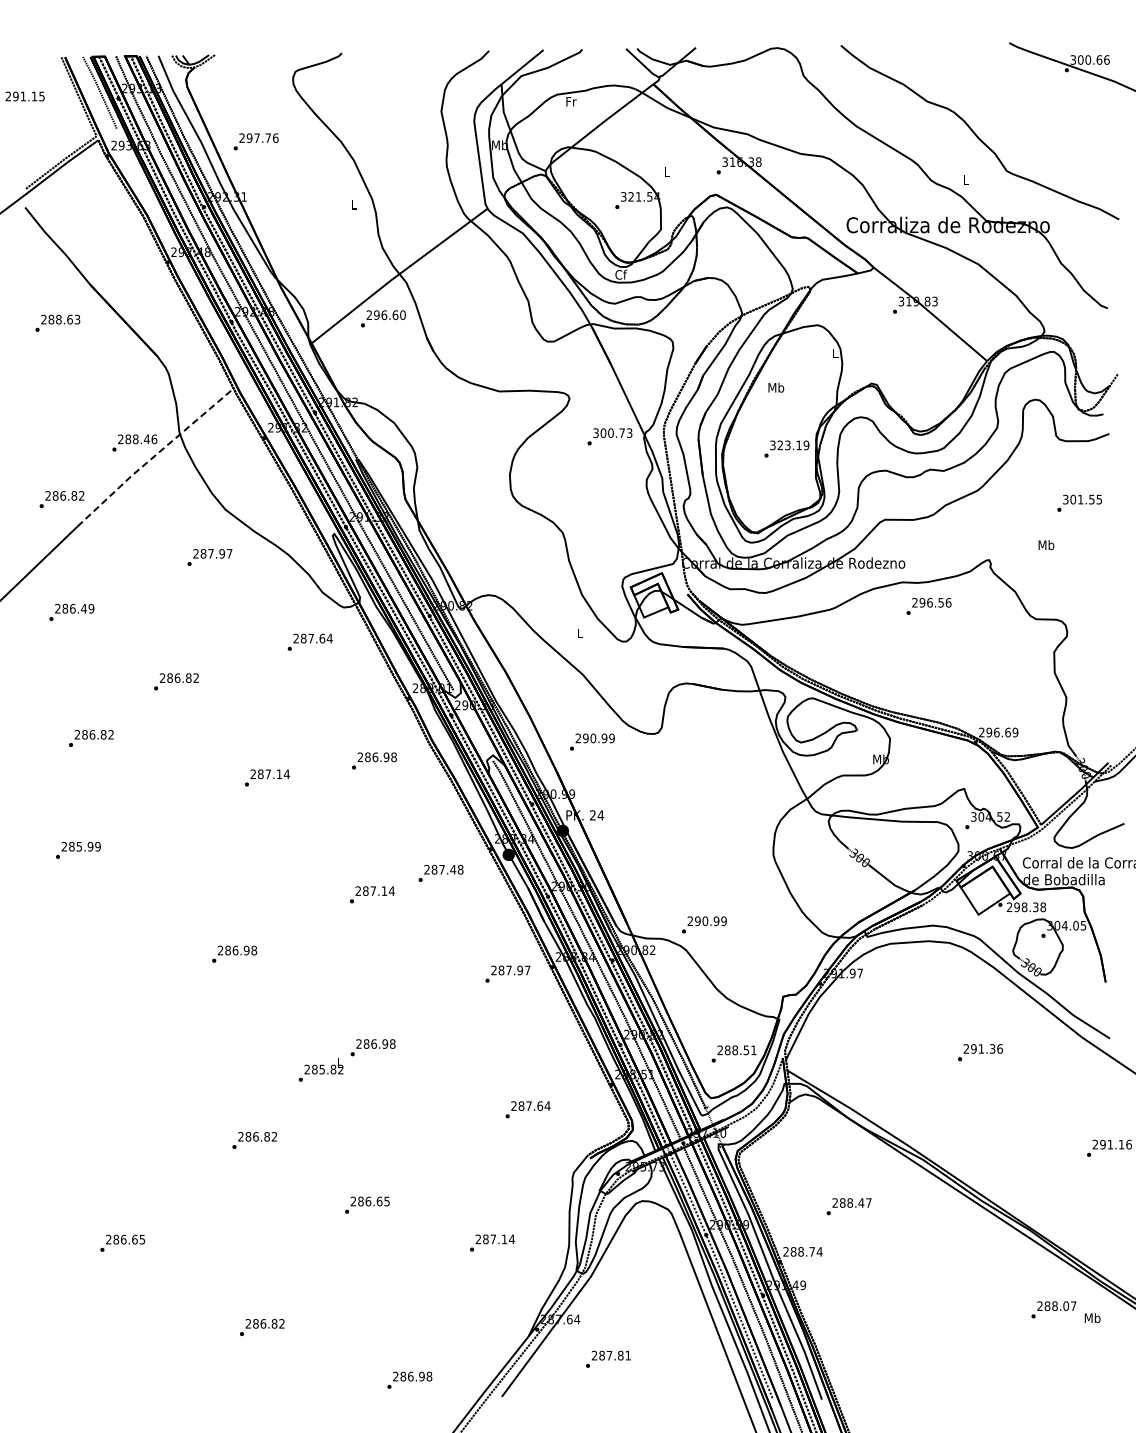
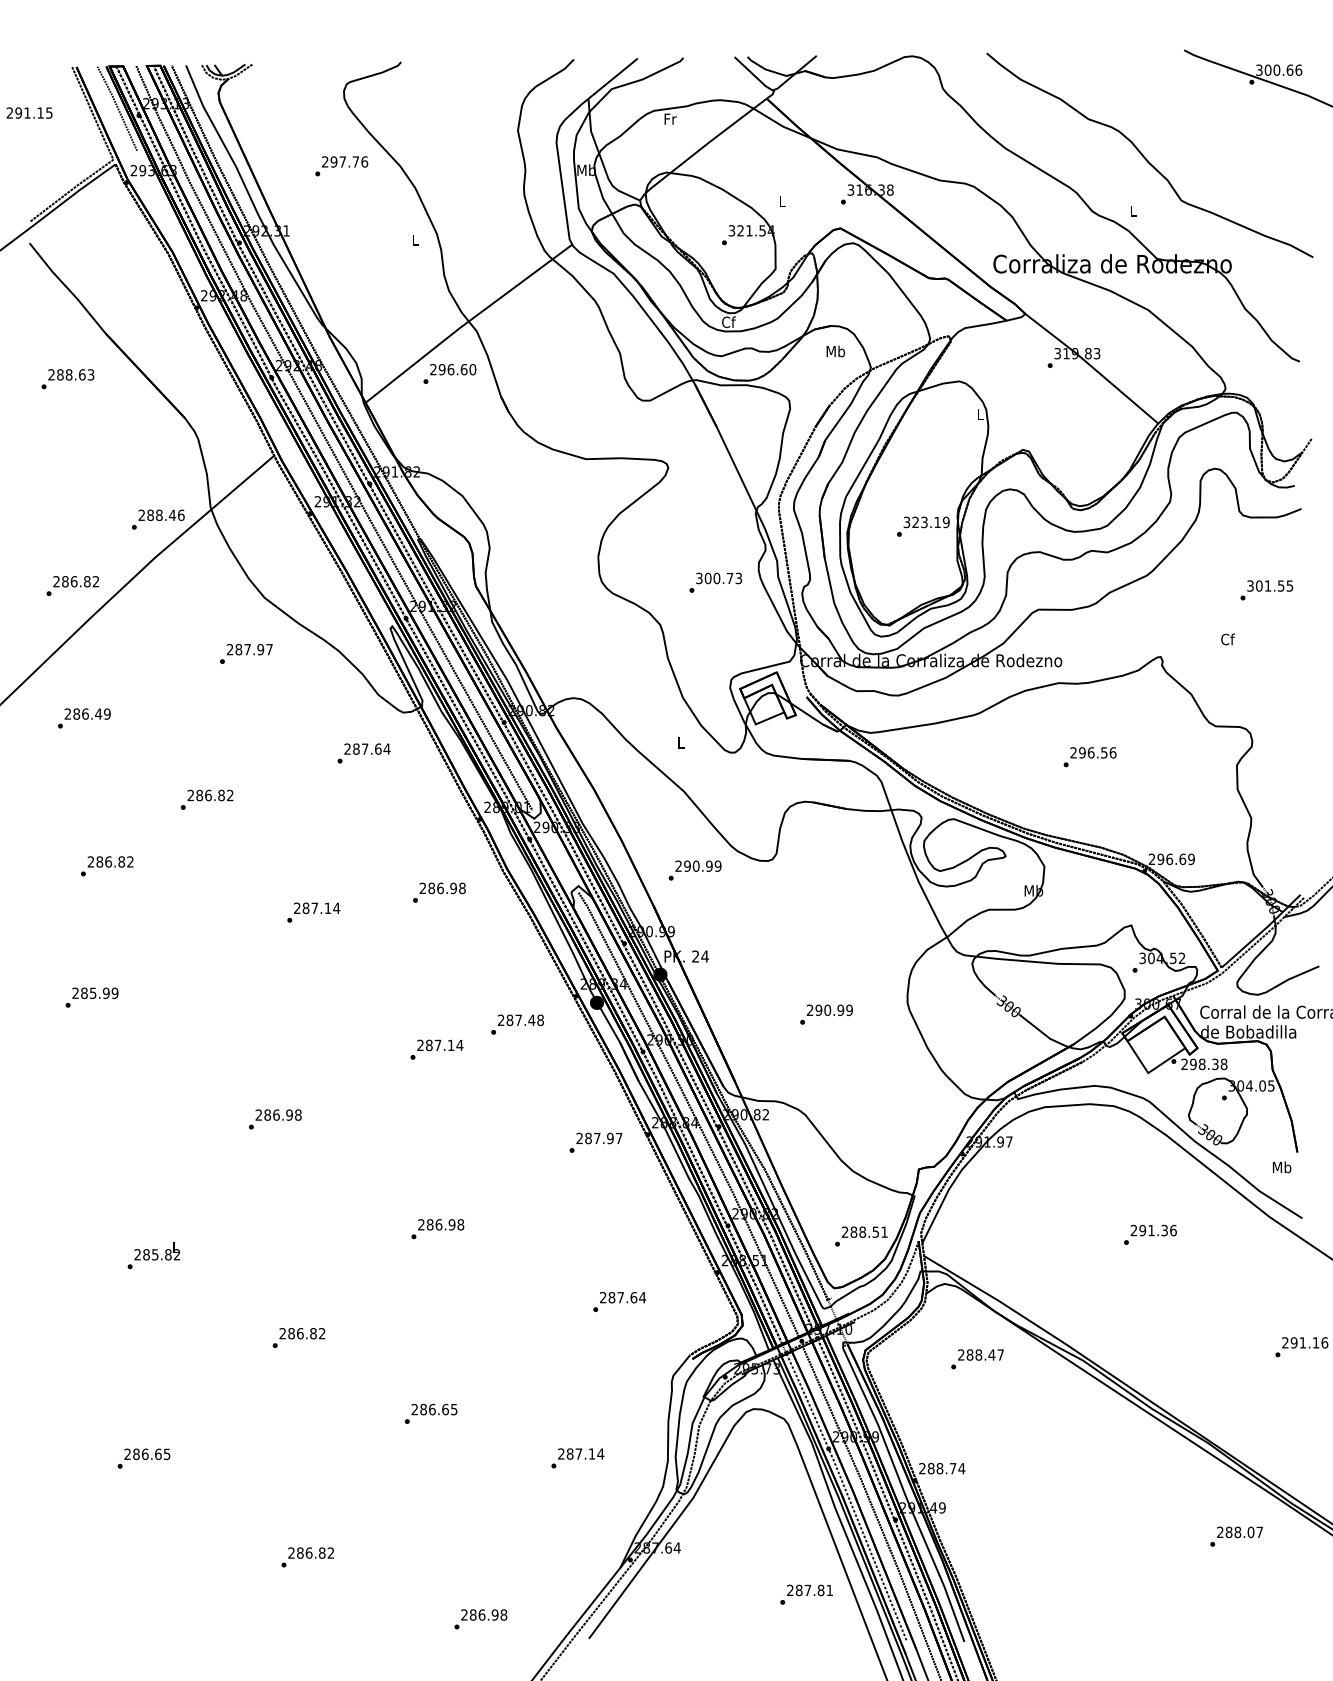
text: (255, 141) -> (340, 165), moved
text: (776, 387) -> (836, 351), moved
text: (609, 436) -> (715, 582), moved
line: (154, 456) -> (181, 535), dashed -> solid
text: (1046, 545) -> (1227, 639), Mb -> Cf
text: (928, 606) -> (1089, 757), moved
text: (704, 924) -> (826, 1014), moved
text: (320, 1069) -> (153, 1254), moved
text: (848, 1206) -> (976, 1359), moved
text: (1092, 1317) -> (1281, 1166), moved
text: (608, 1358) -> (806, 1593), moved

